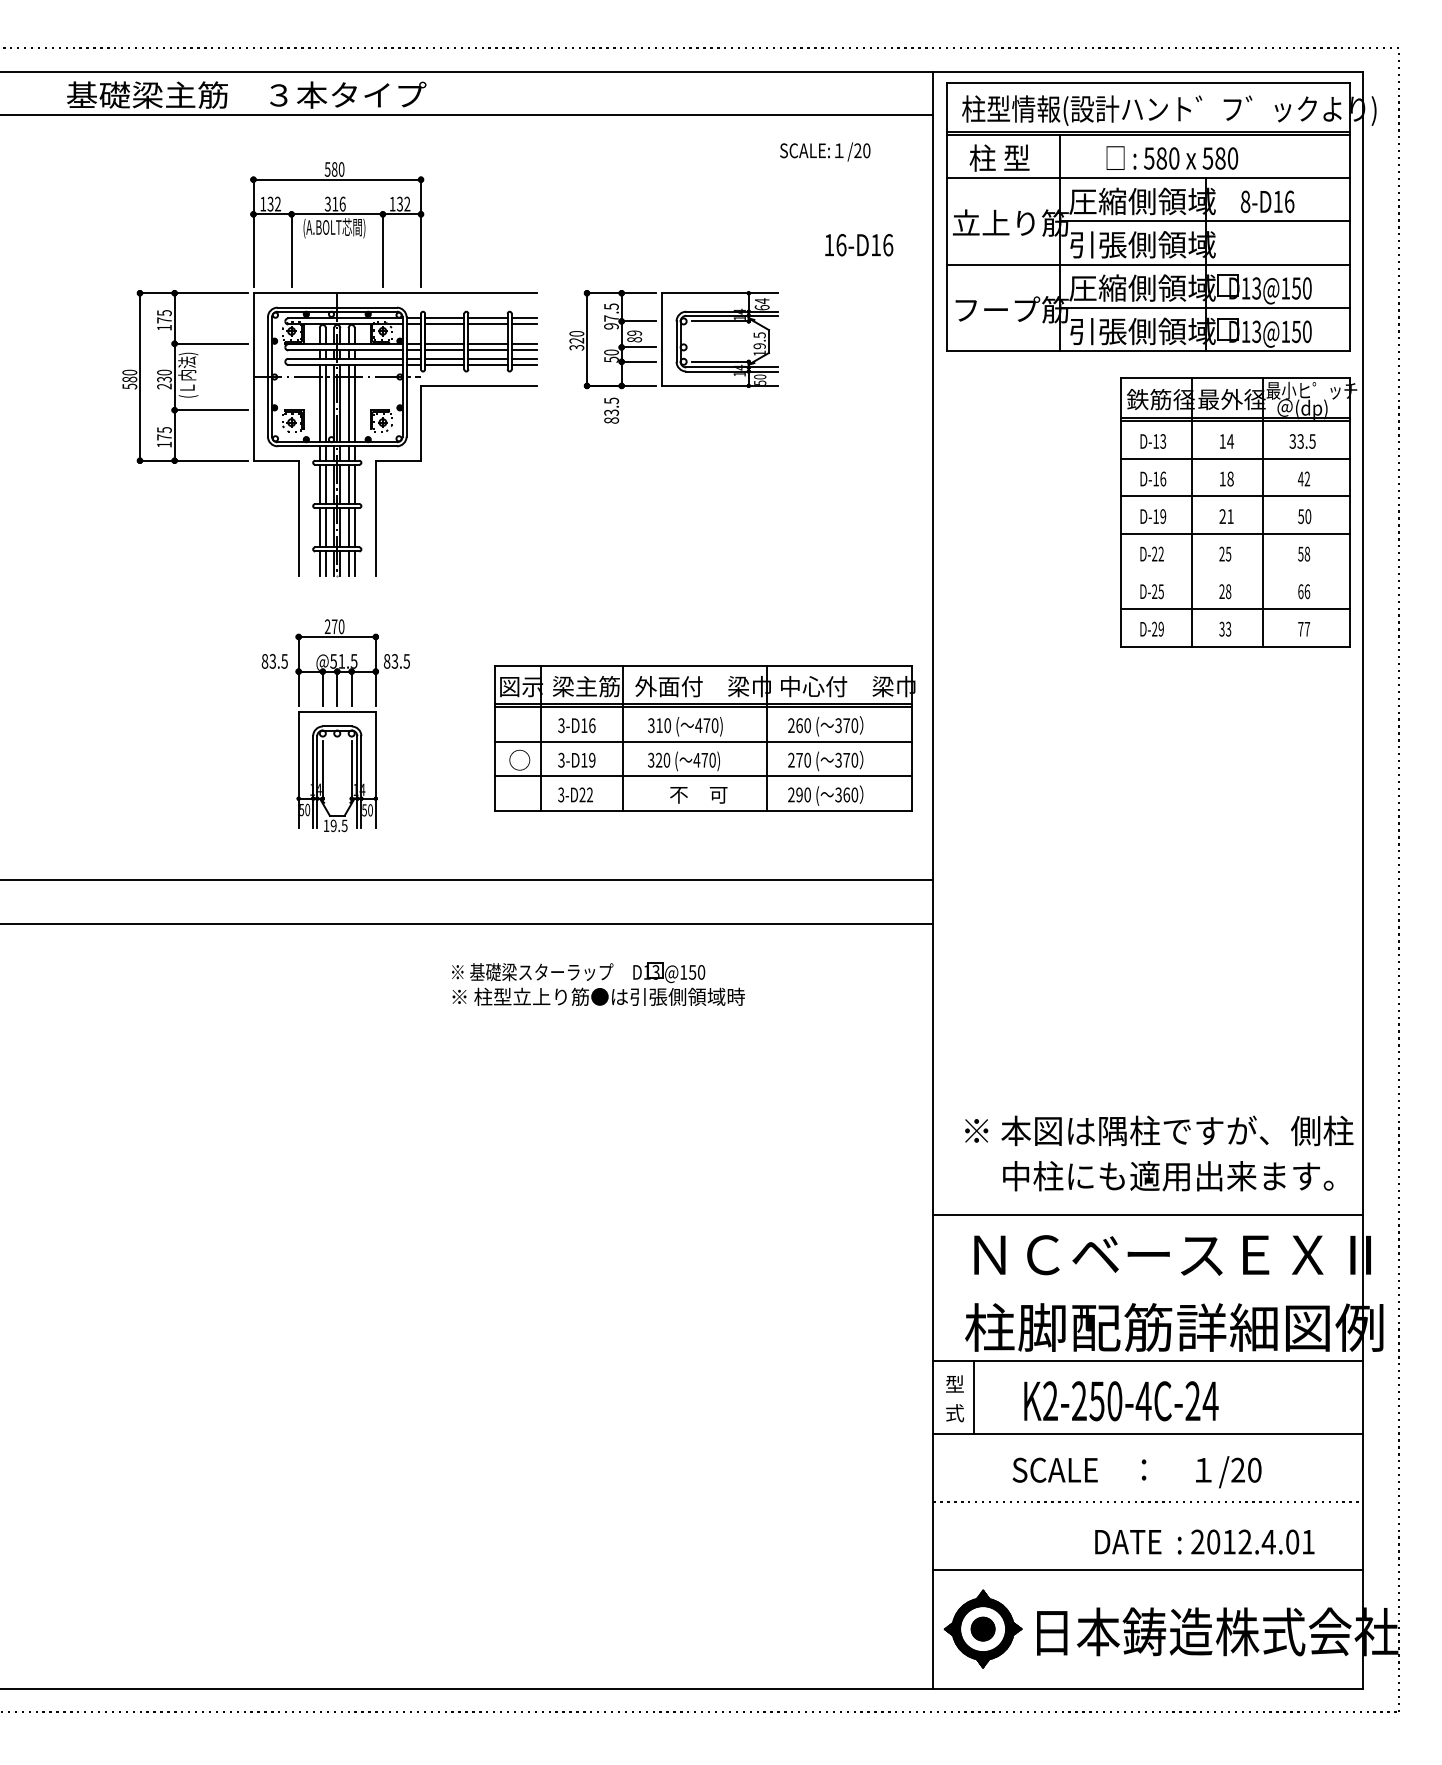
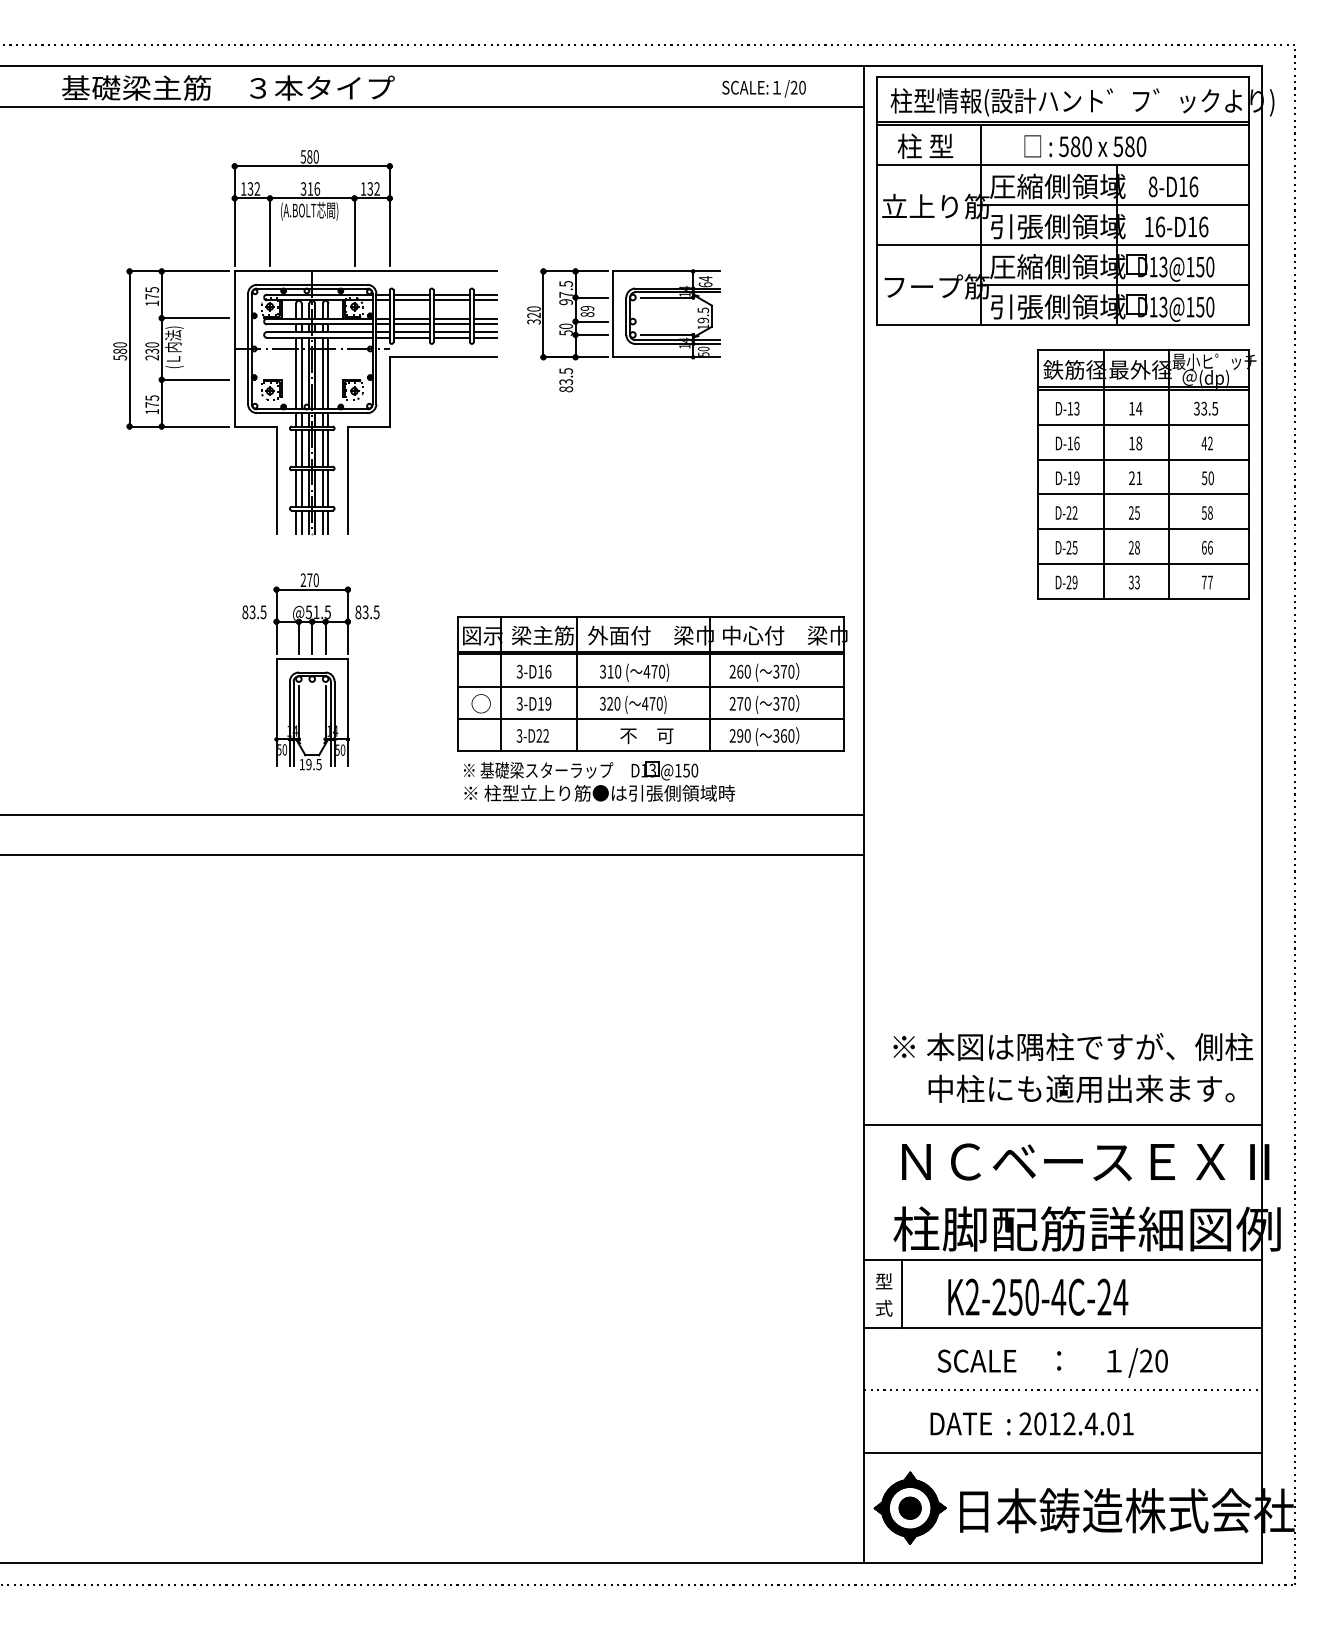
text: (825, 151) -> (764, 88), moved
text: (859, 245) -> (1177, 227), moved
line: (1235, 571) -> (1143, 529), added
part: (598, 983) -> (599, 780), moved
text: (1204, 1541) -> (1031, 1423), moved

